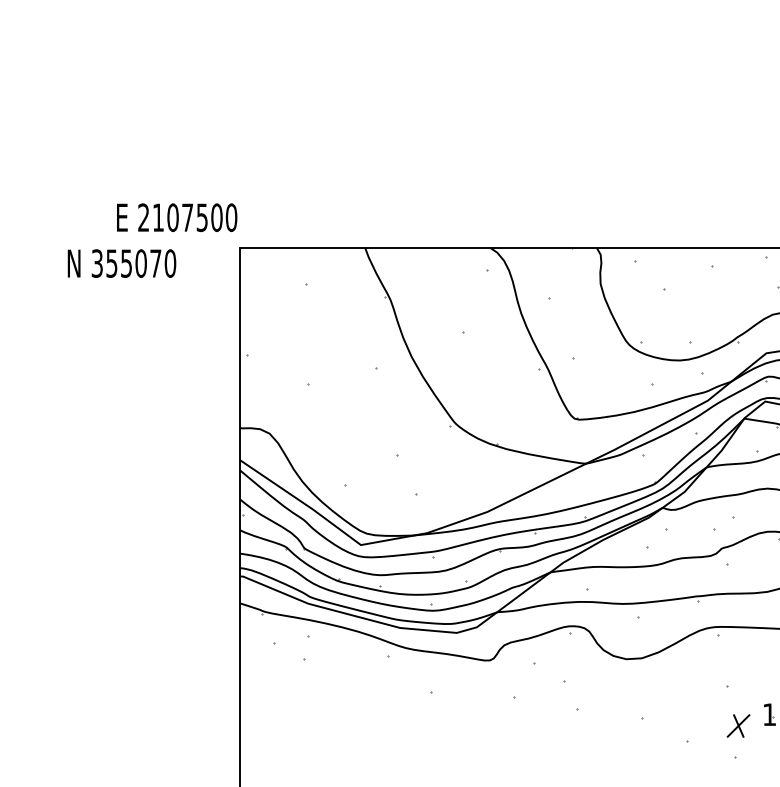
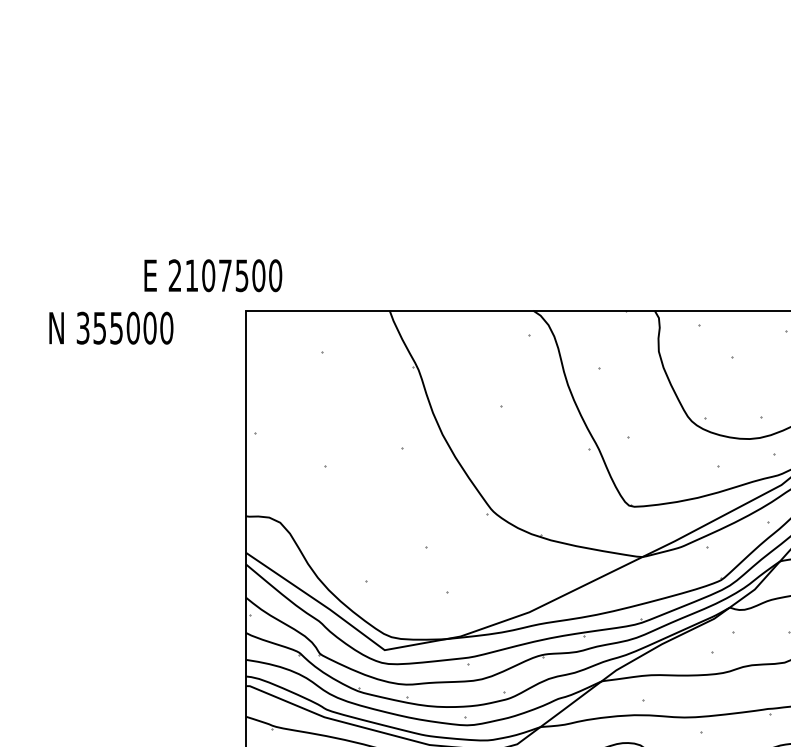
text: (177, 217) -> (213, 275), moved
text: (155, 263) -> (149, 328), 355070 -> 355000

